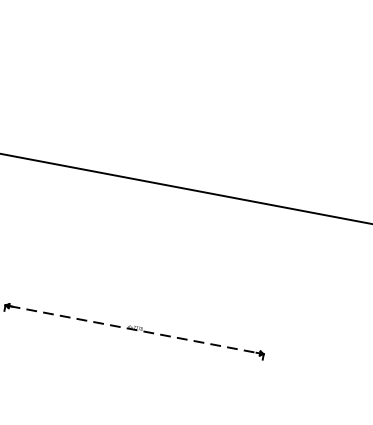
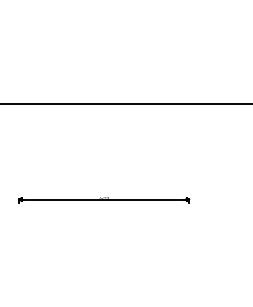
line: (135, 329) -> (104, 199), dashed -> solid

